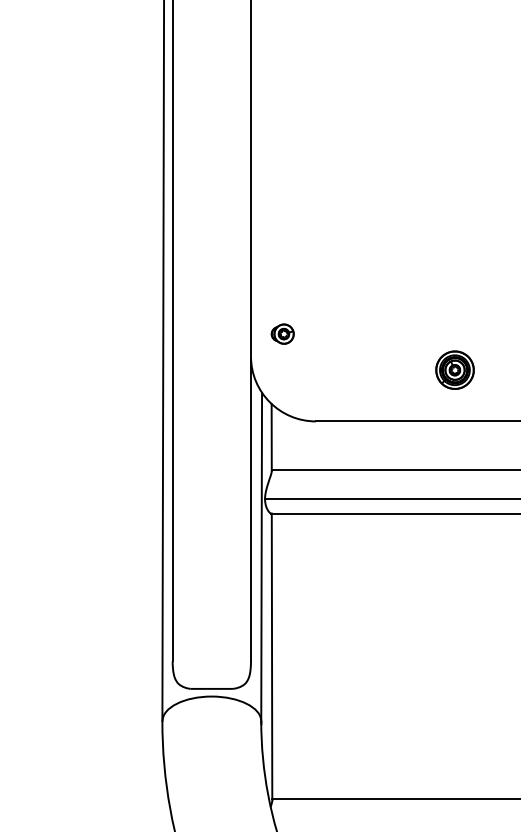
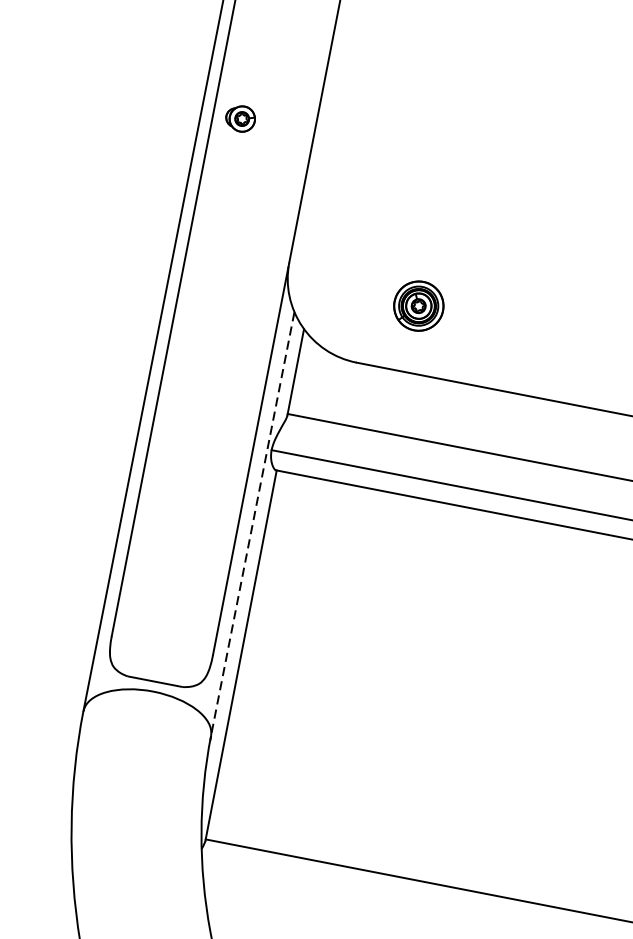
part: (282, 333) -> (240, 117), moved
part: (454, 369) -> (418, 305), moved
line: (261, 557) -> (252, 524), solid -> dashed

